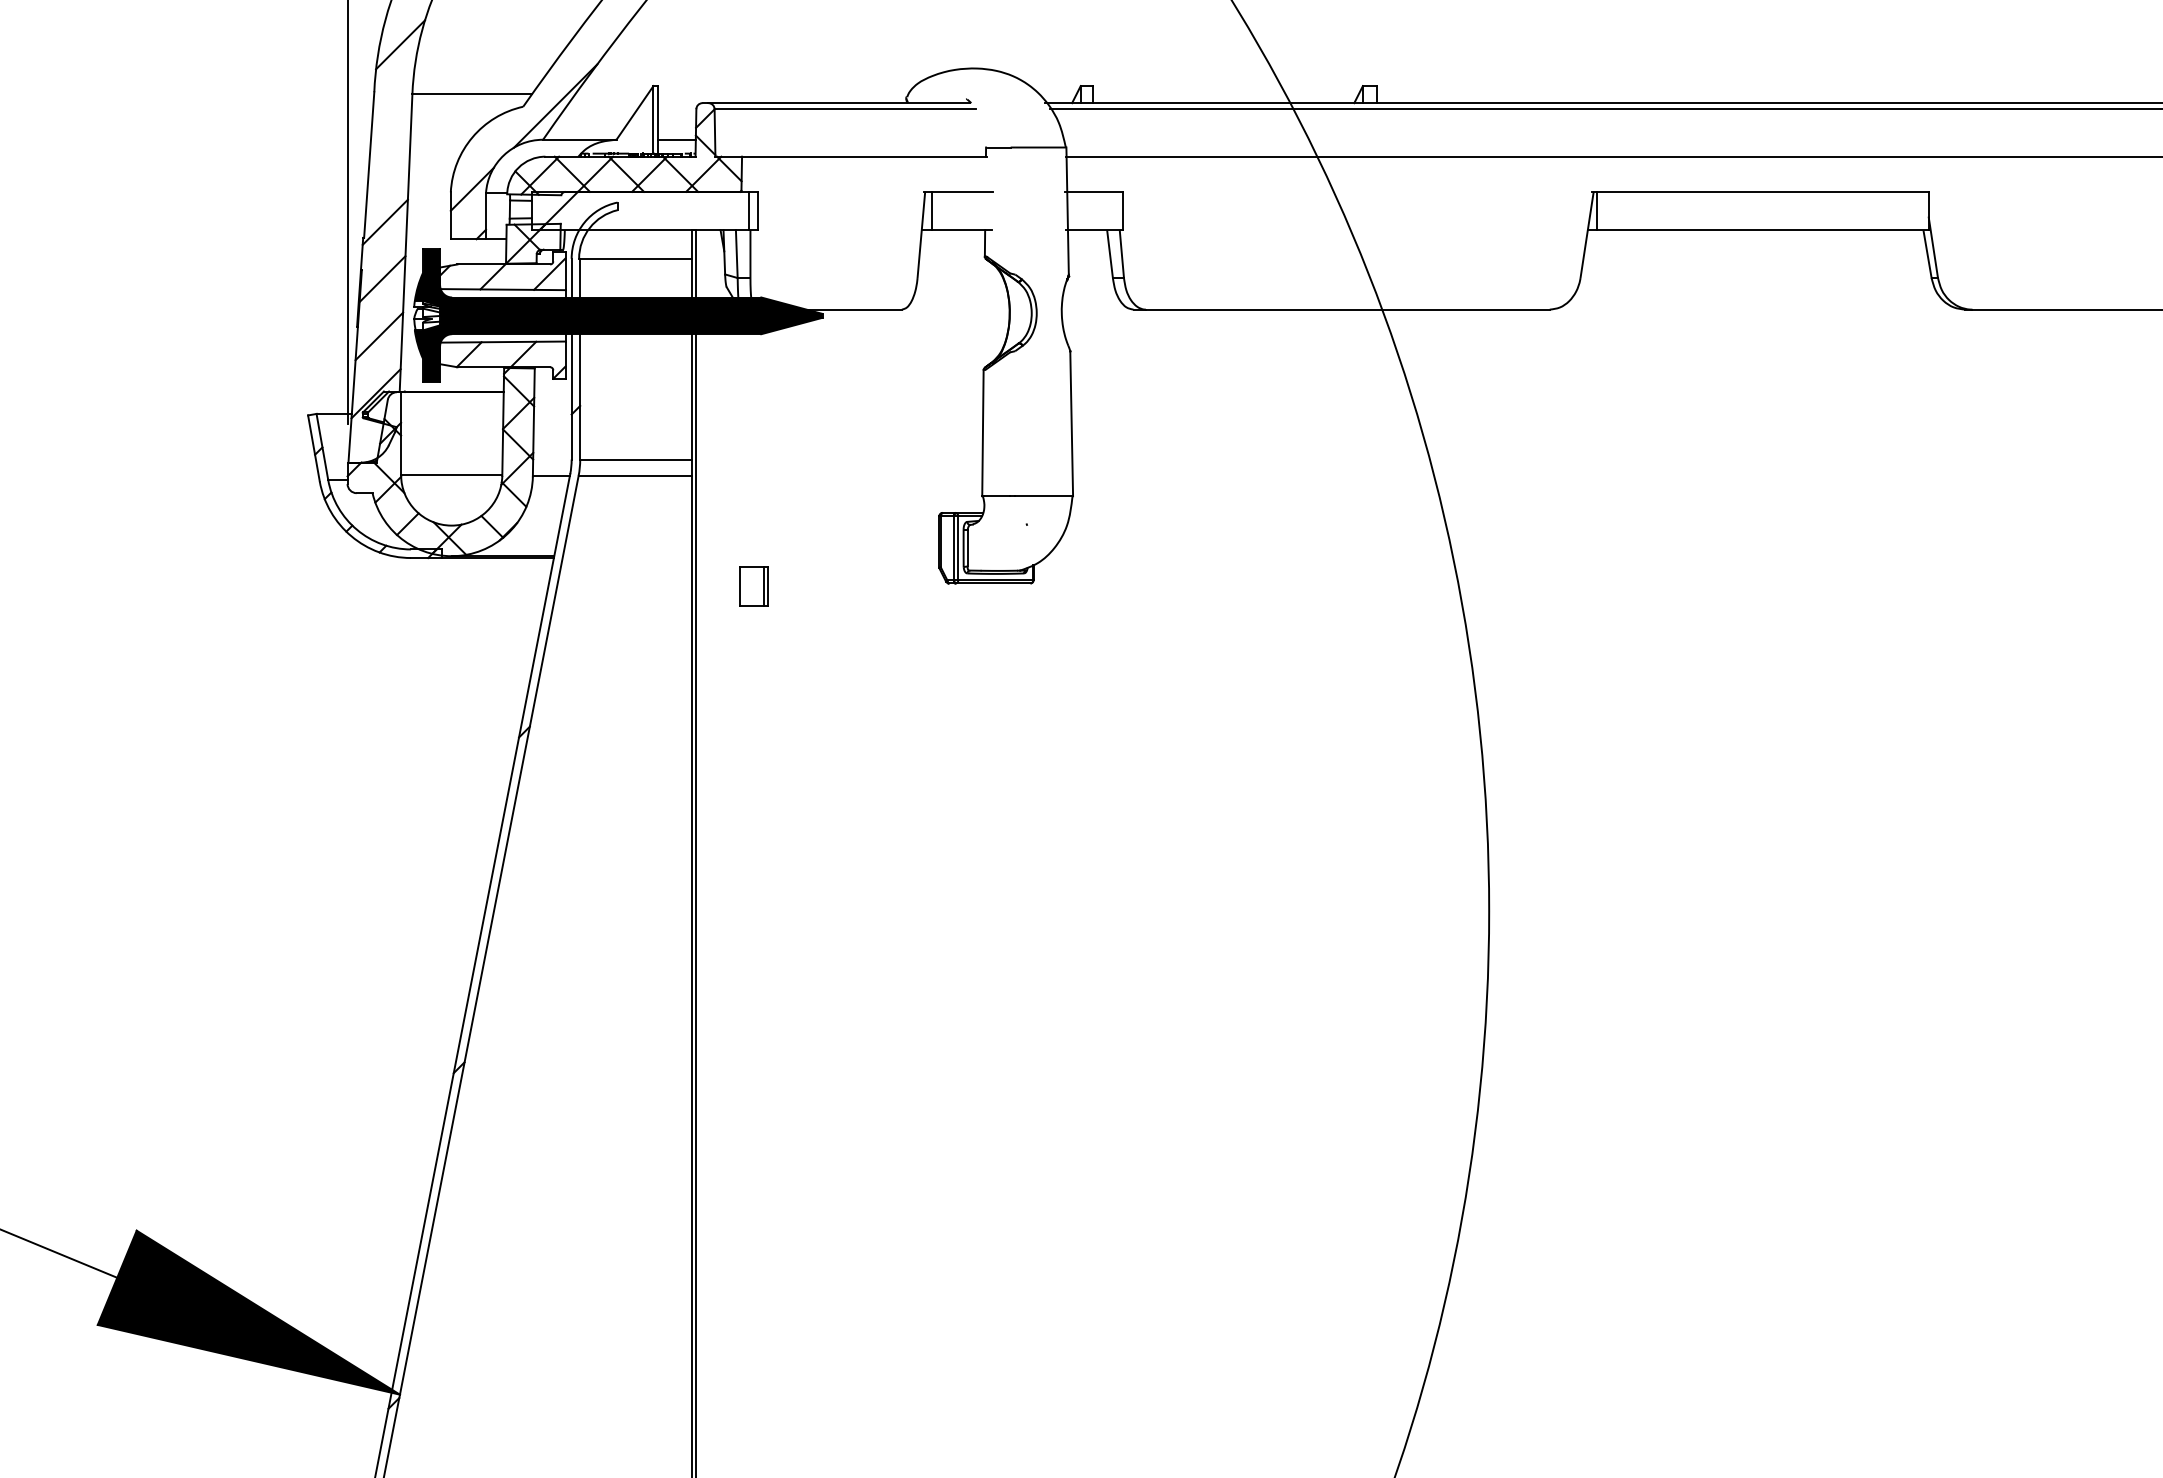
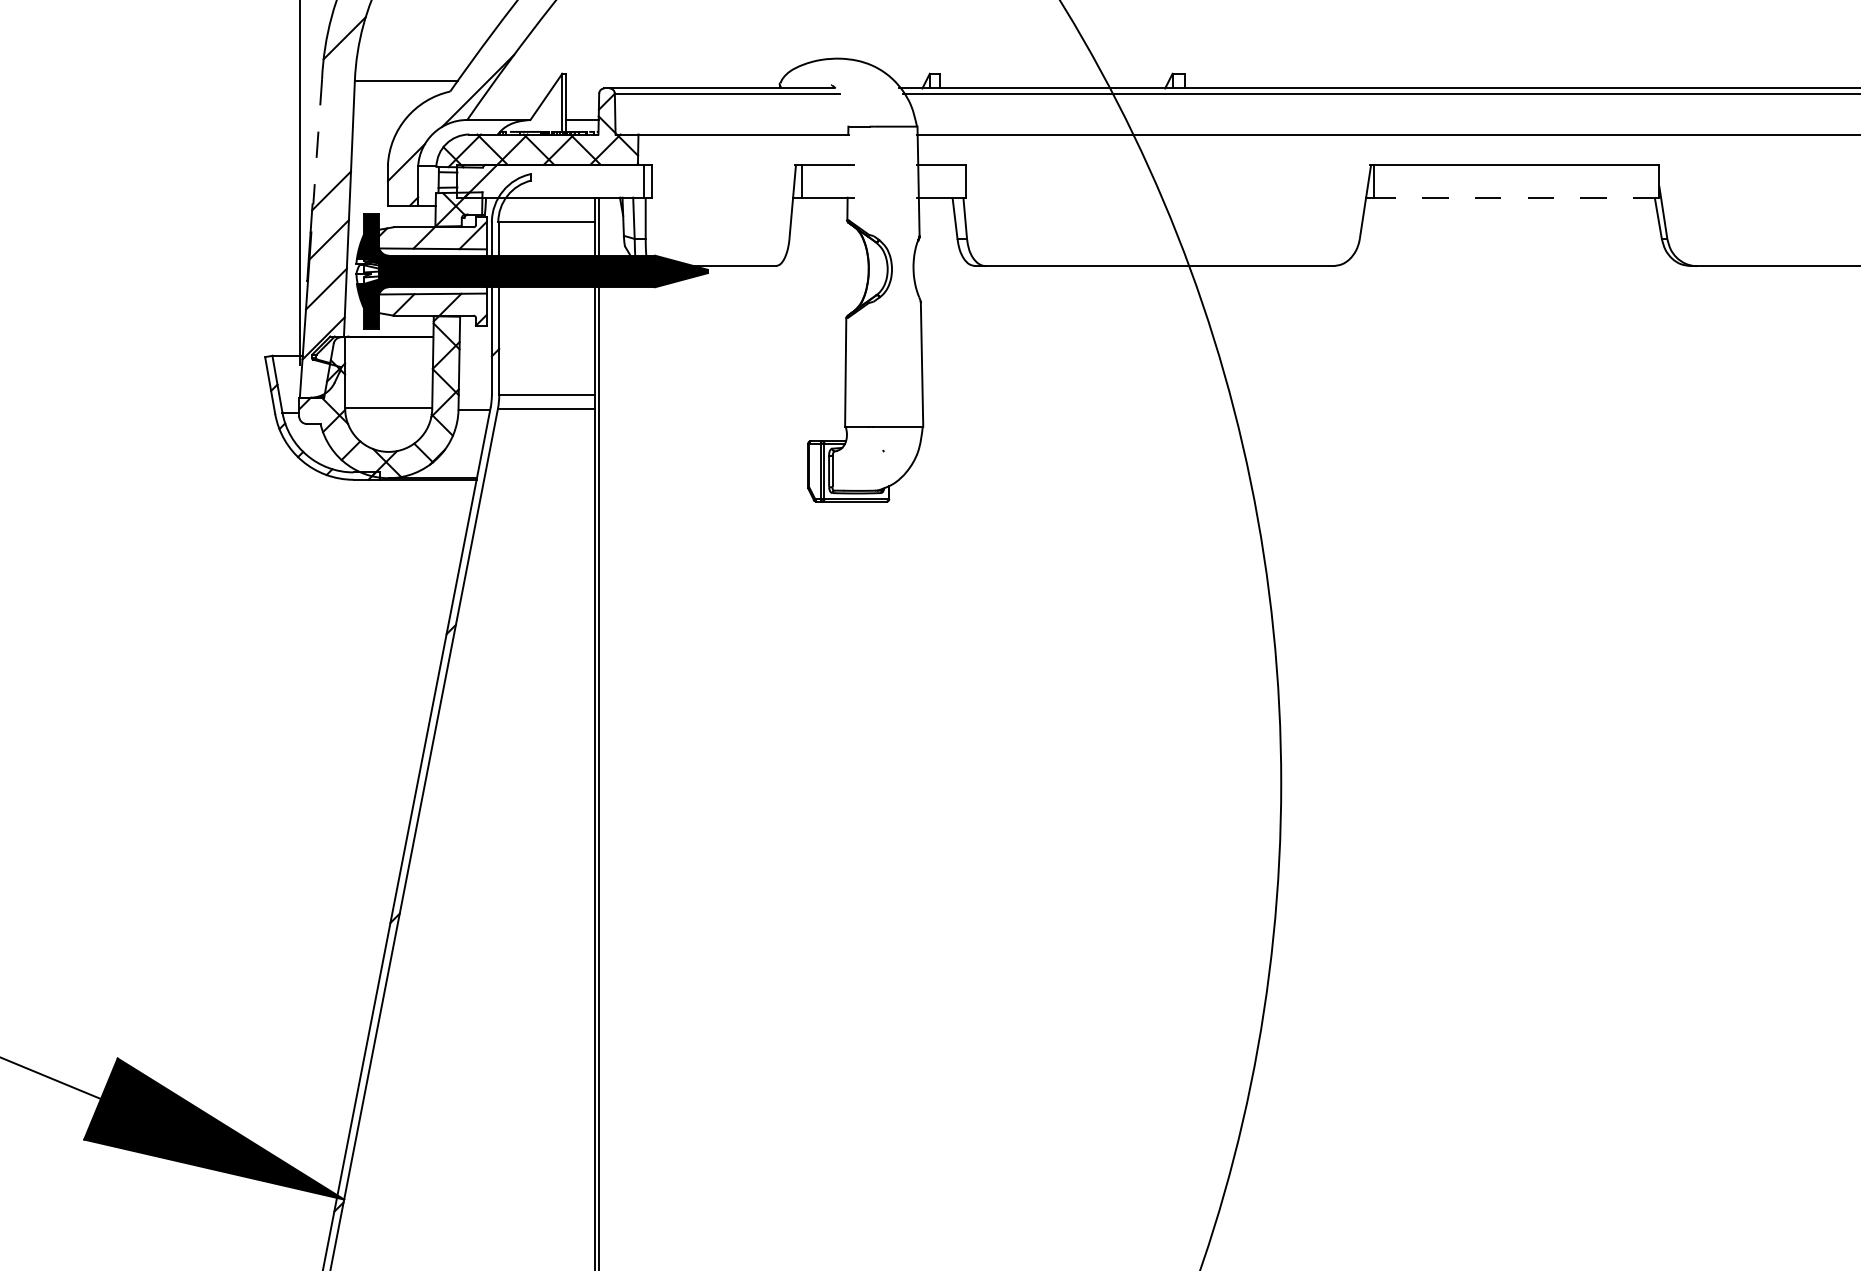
line: (369, 165) -> (317, 142), solid -> dashed
line: (1763, 230) -> (1517, 198), solid -> dashed
part: (753, 586) -> (648, 504), removed

